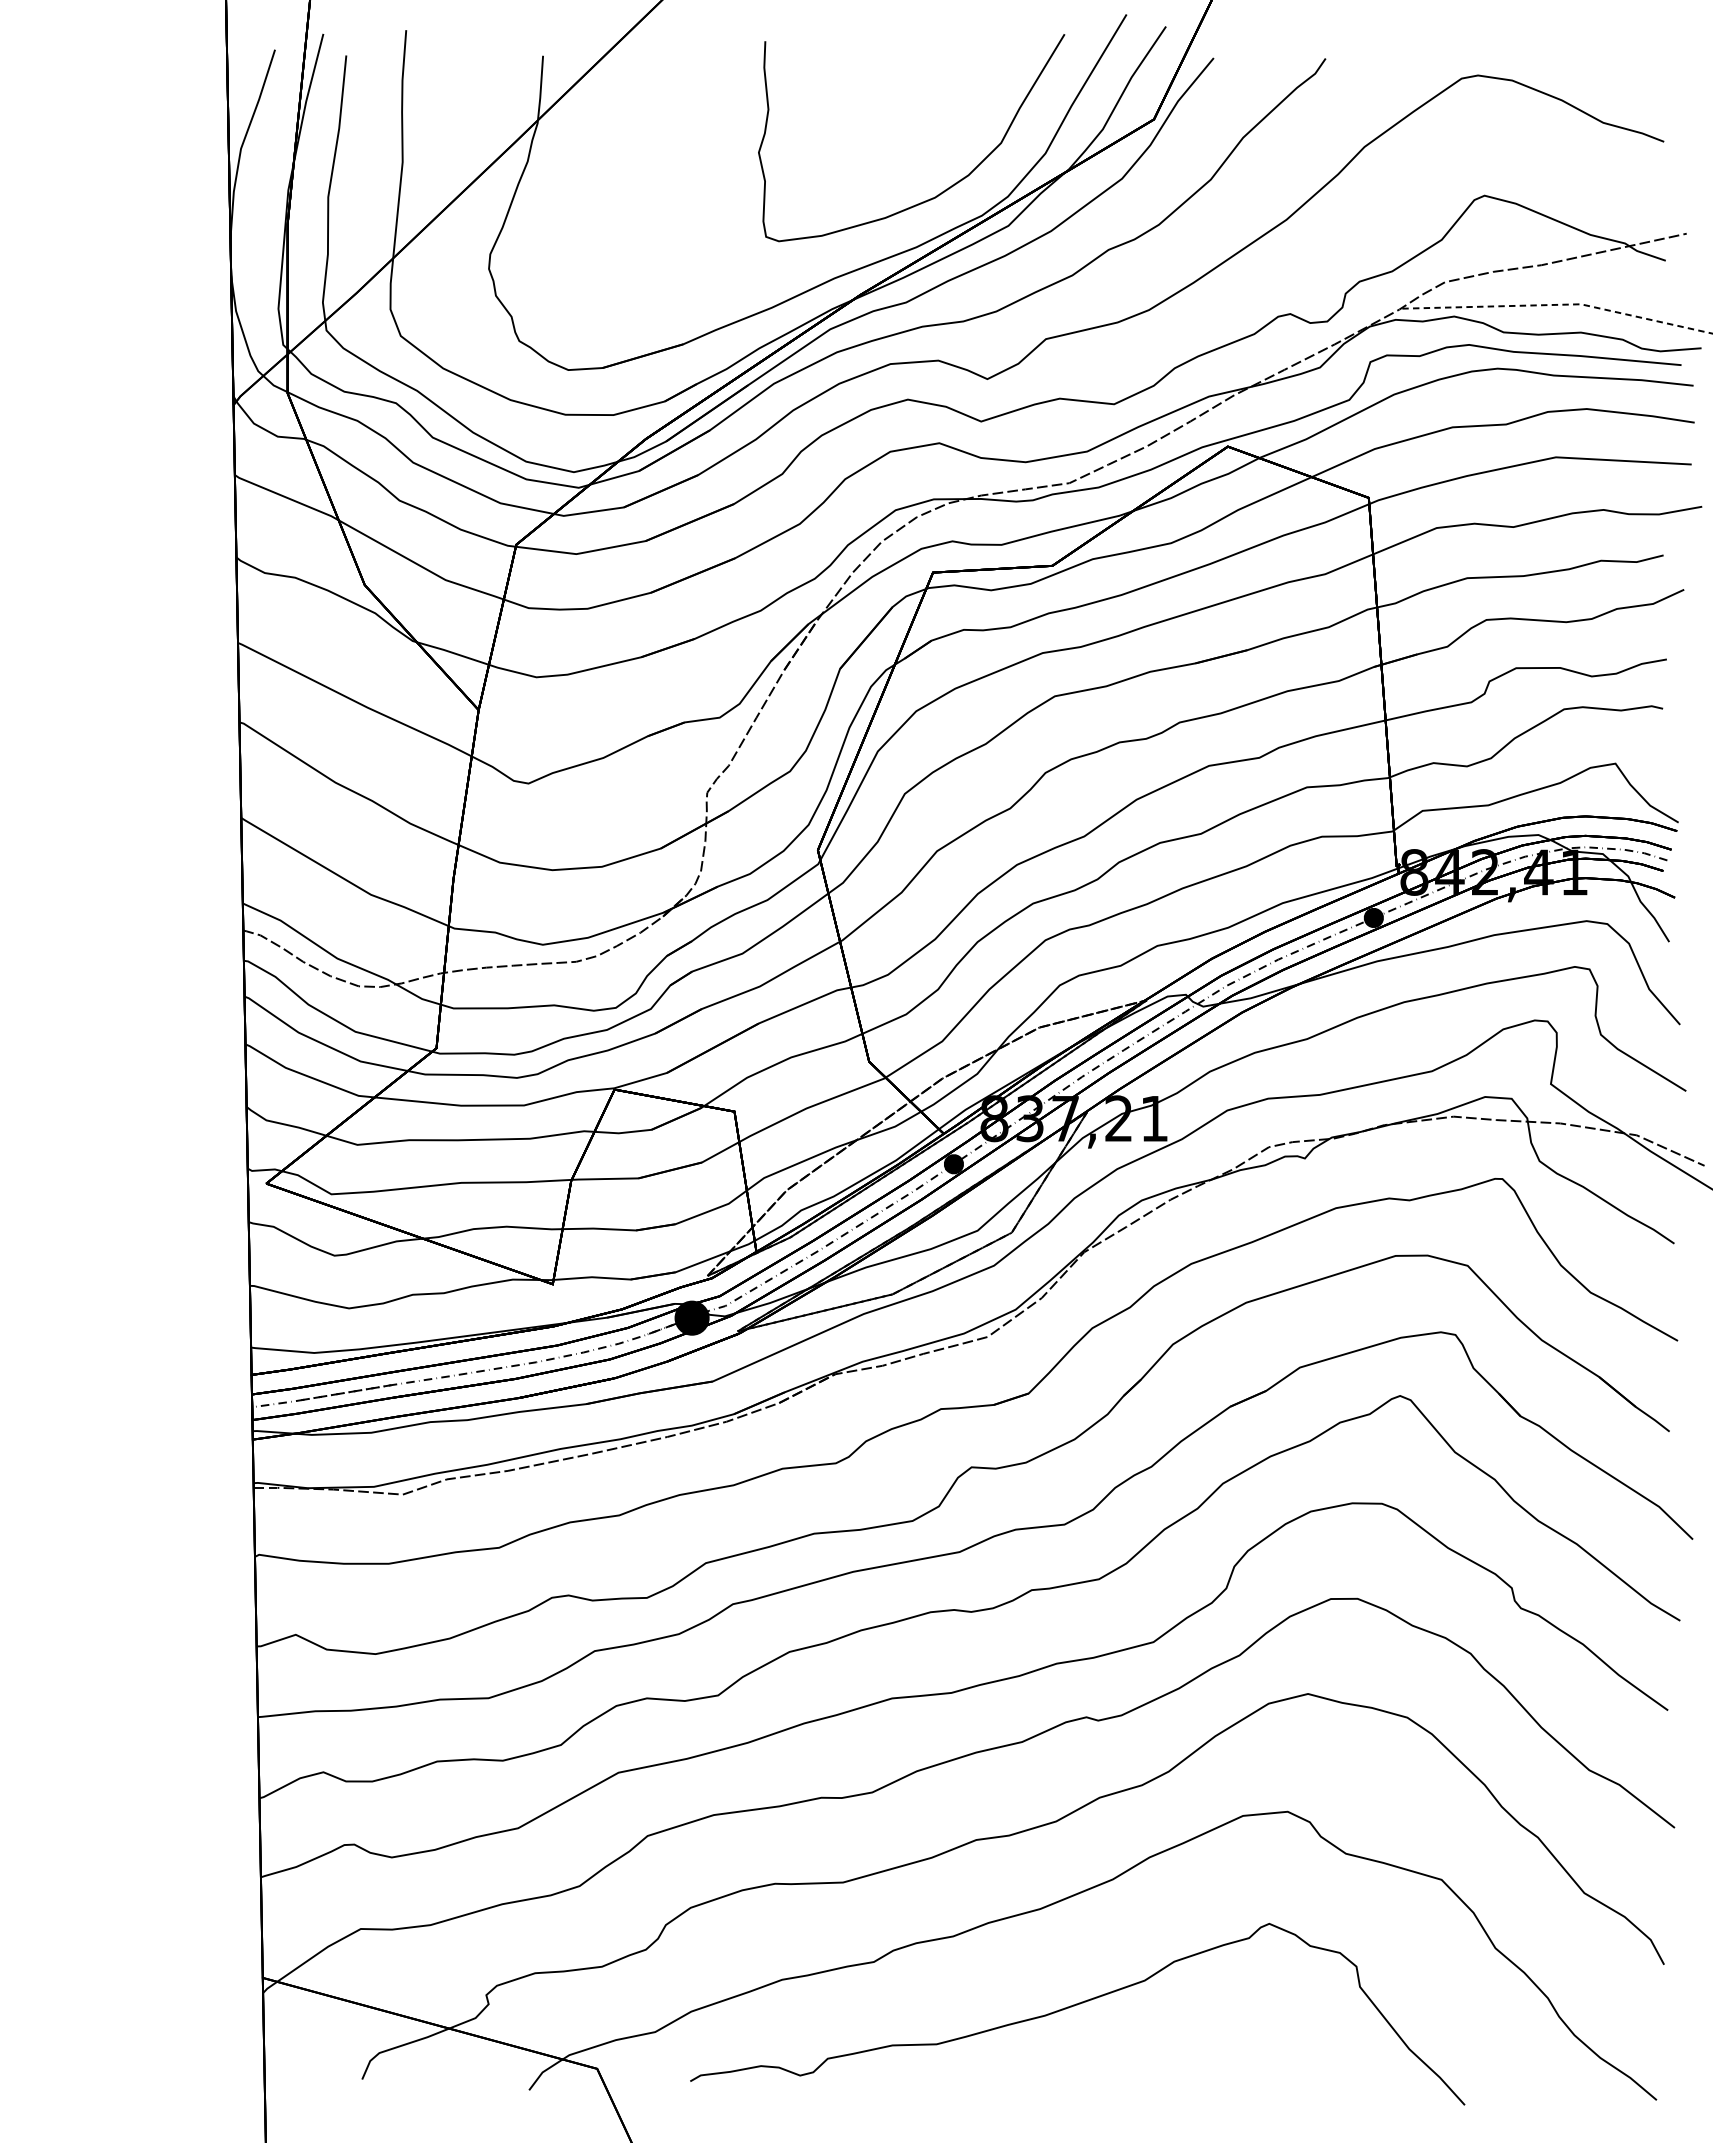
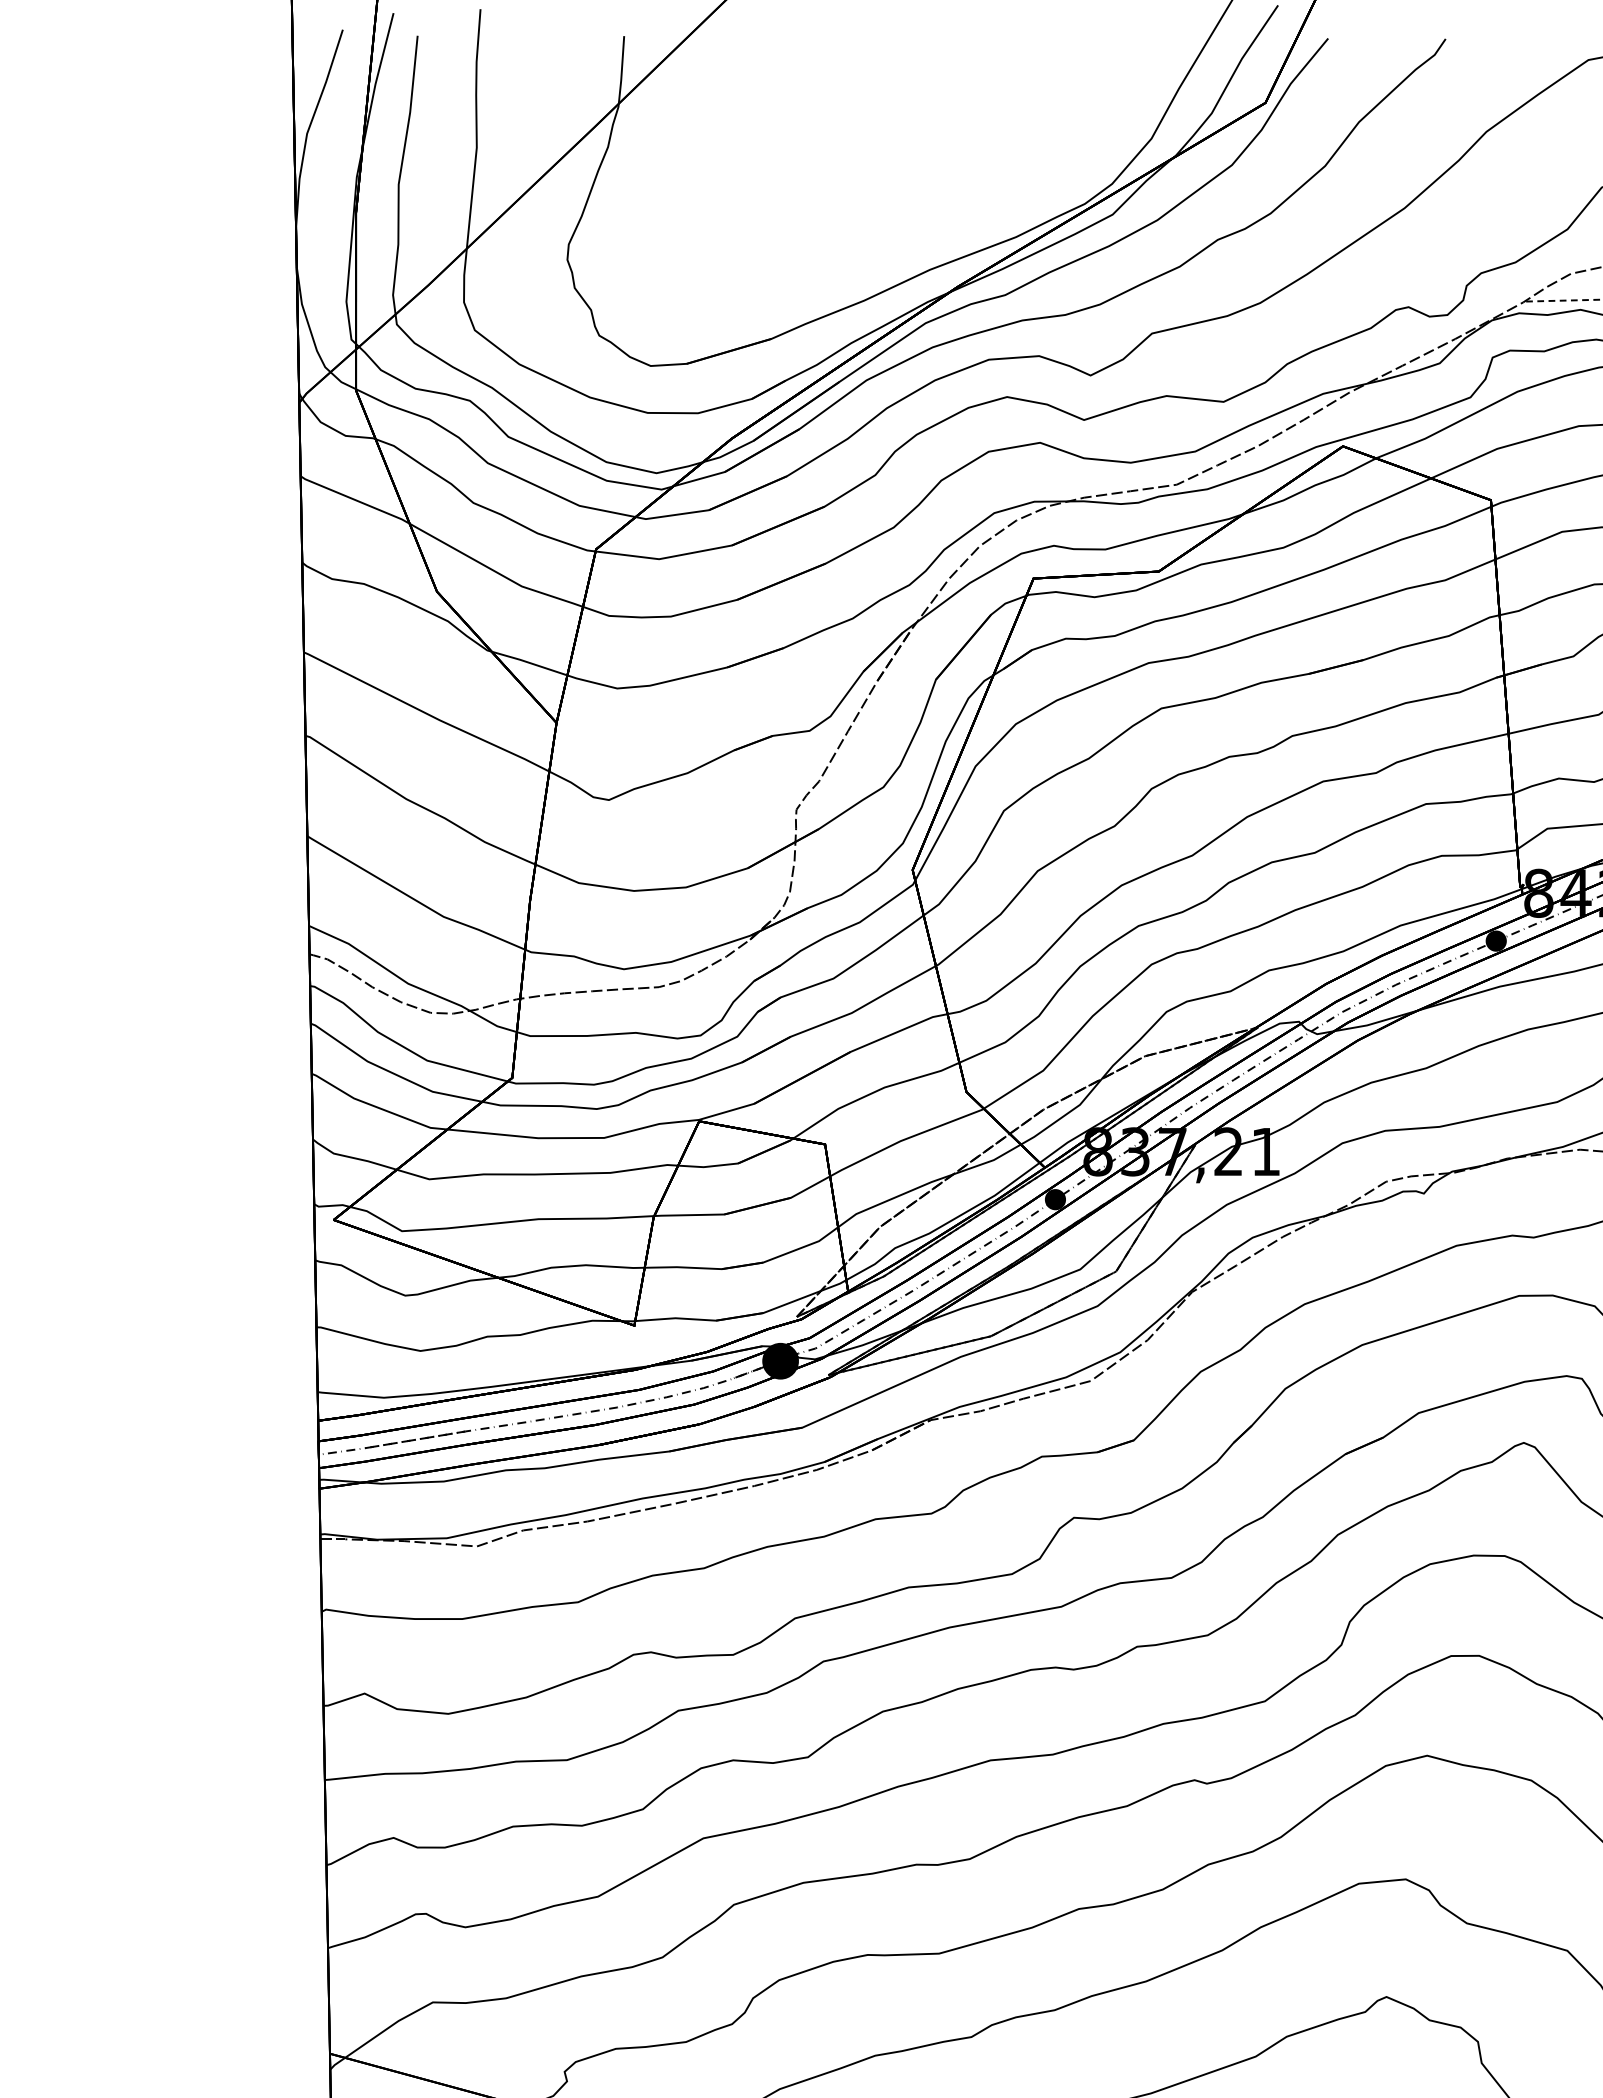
curve: (946, 188) -> (1047, 175), removed

